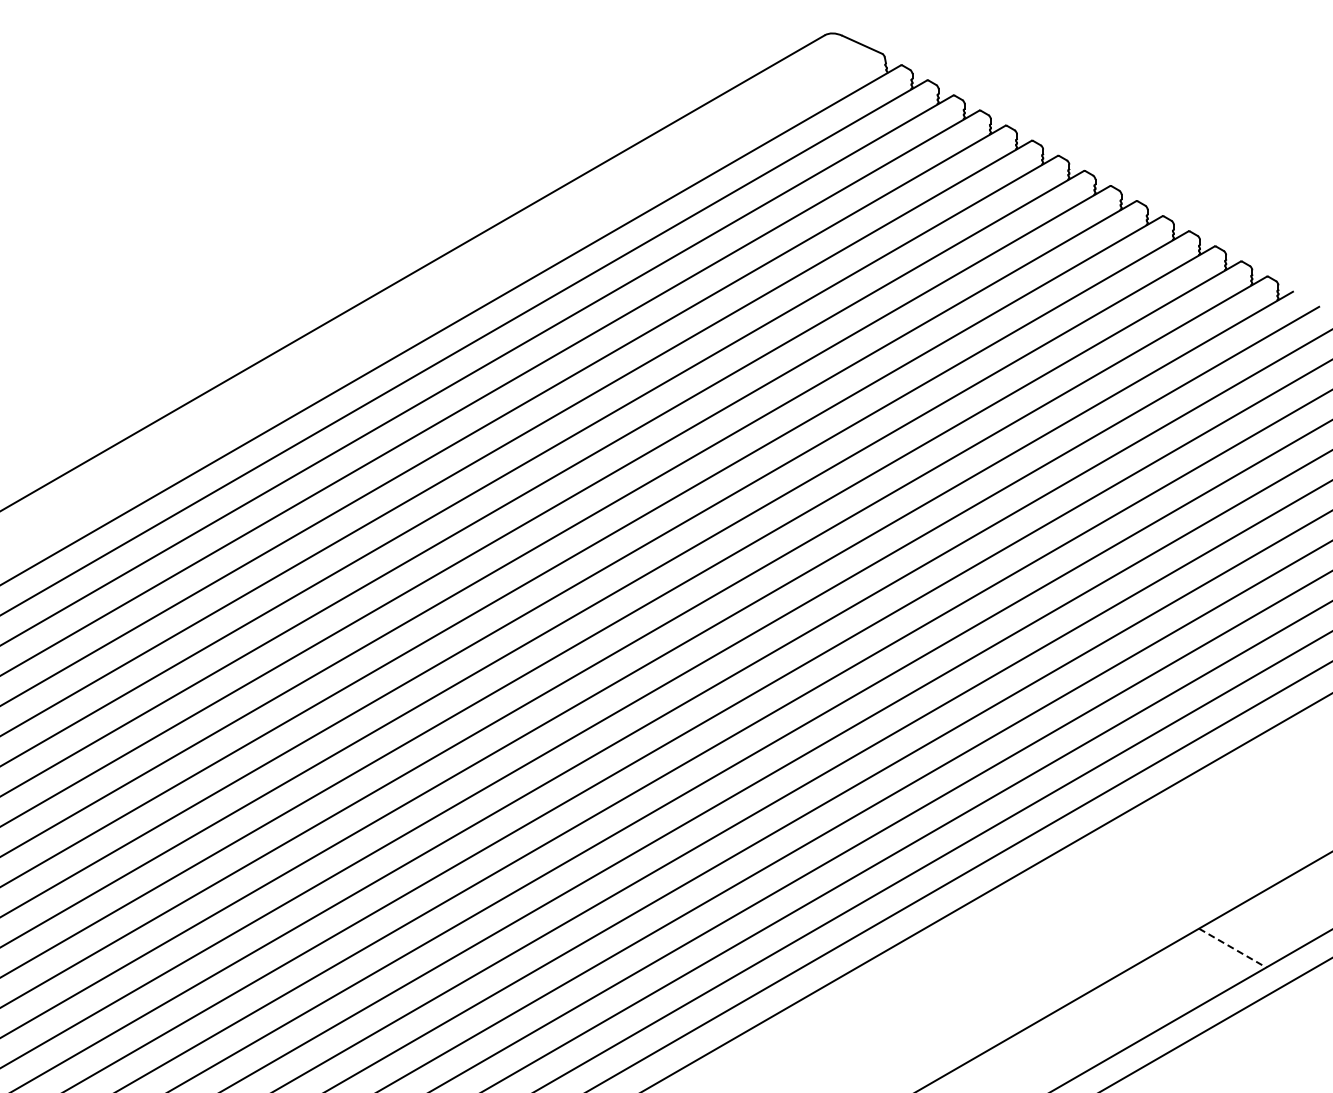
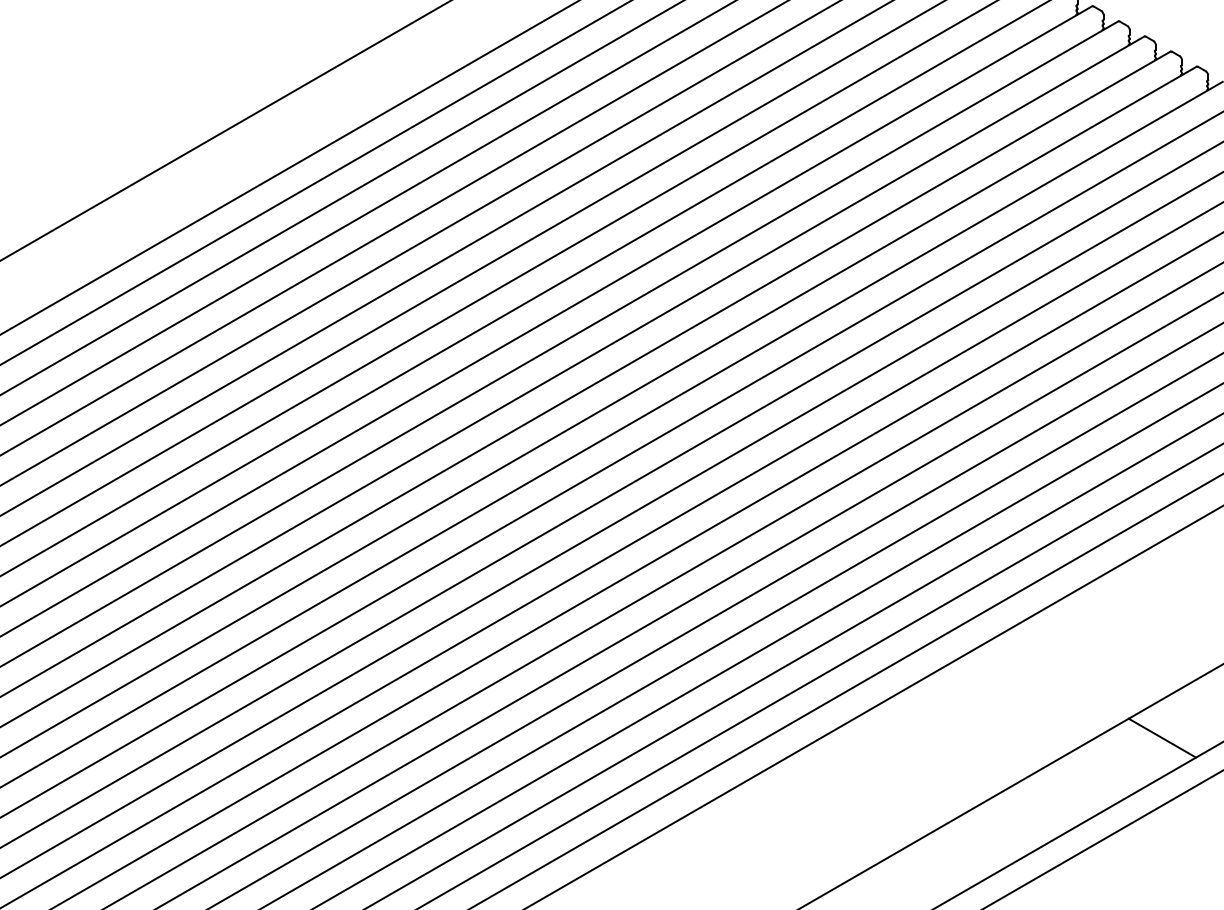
line: (1232, 948) -> (1162, 738), dashed -> solid

